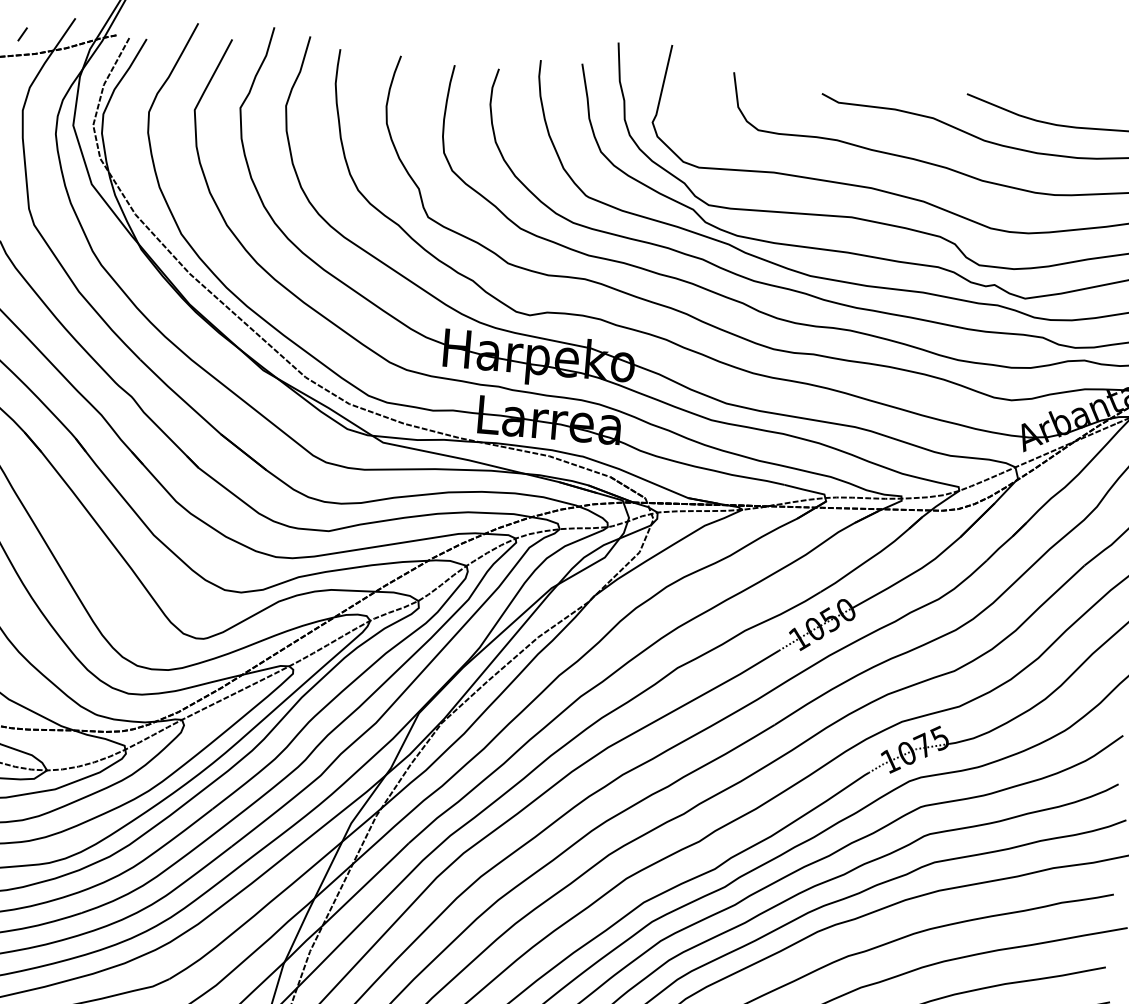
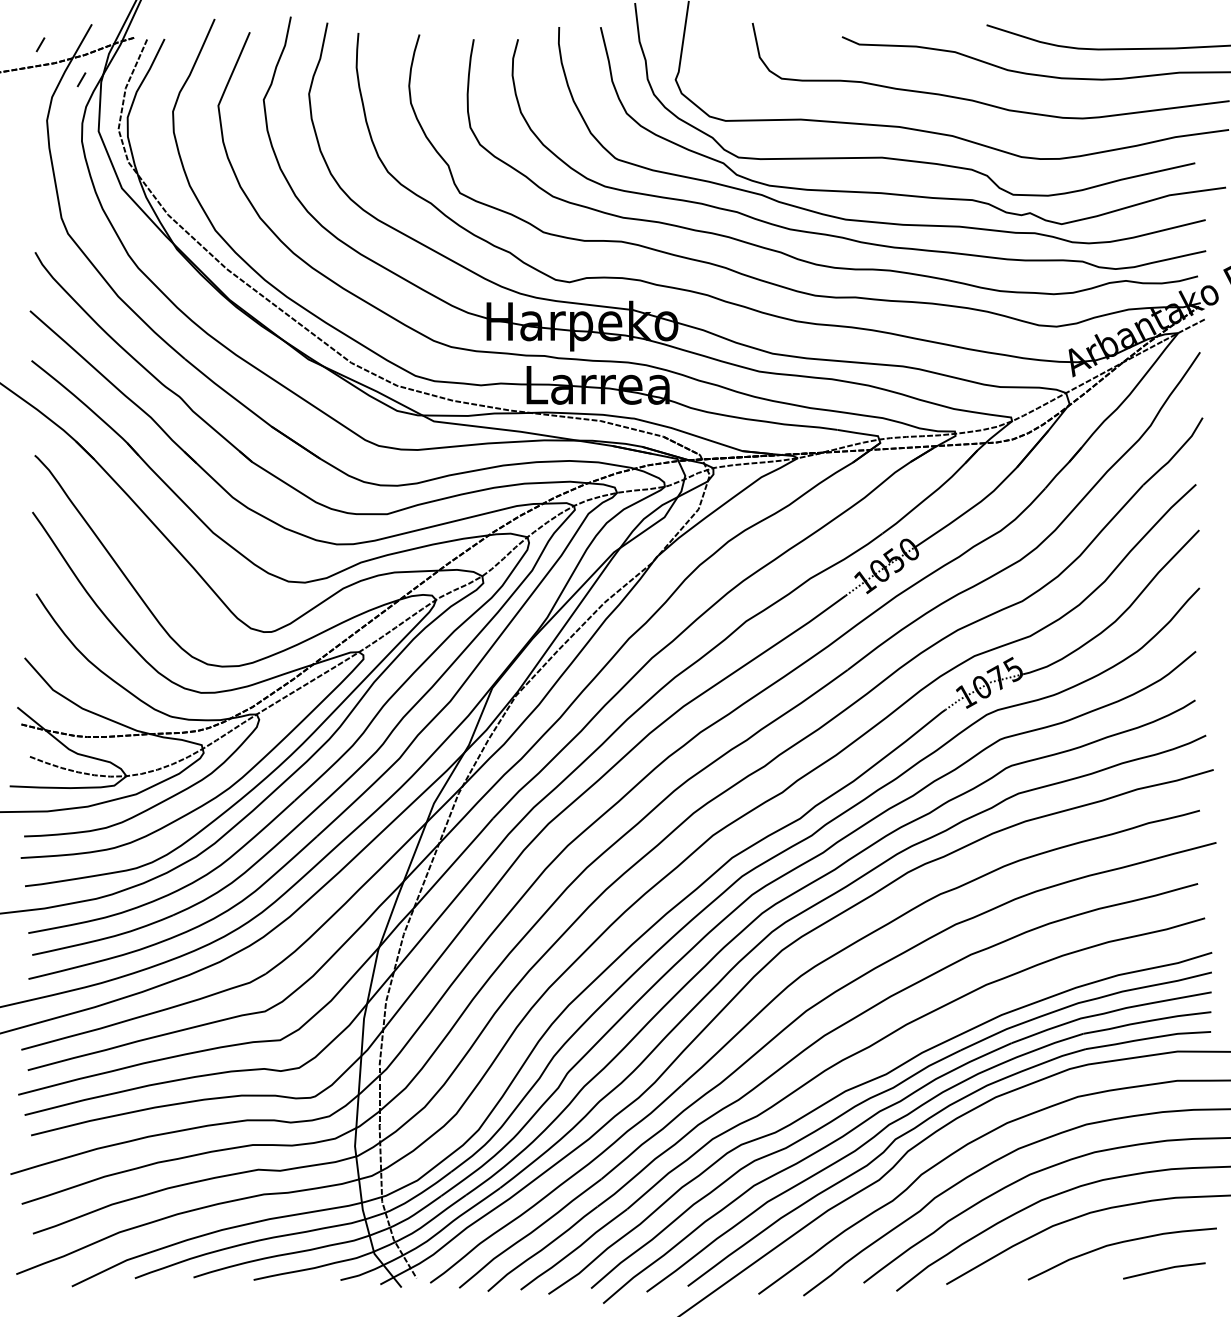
line: (60, 72) -> (81, 79), added

